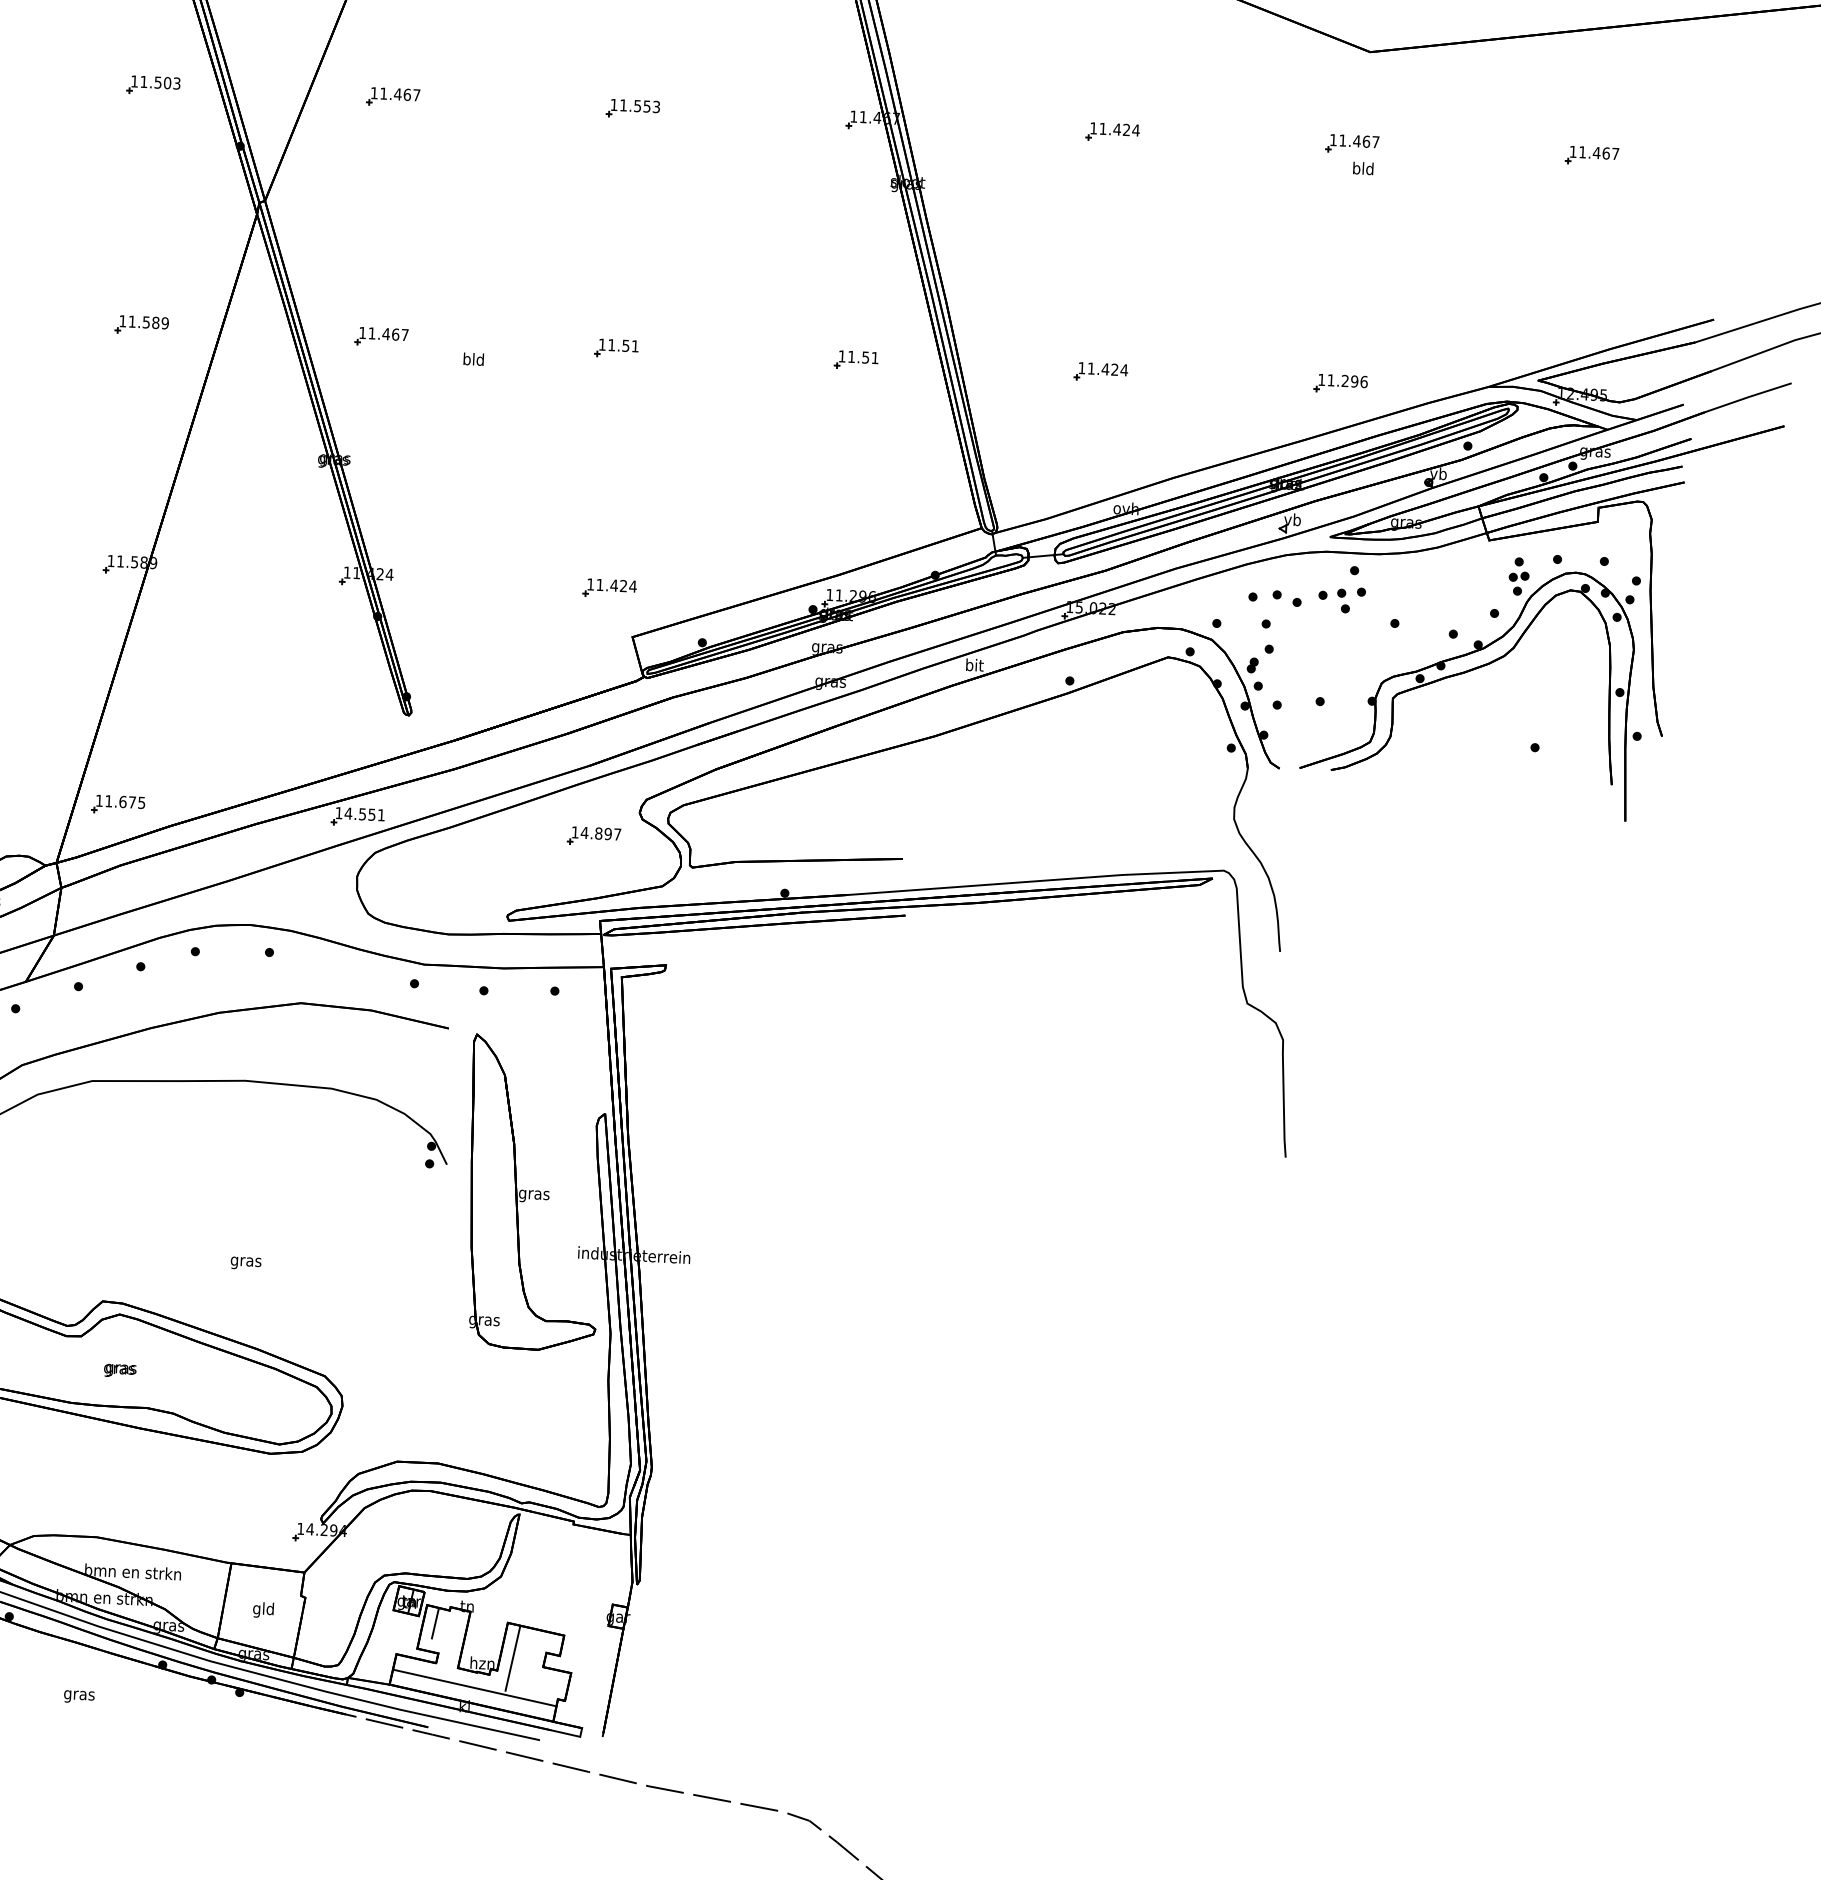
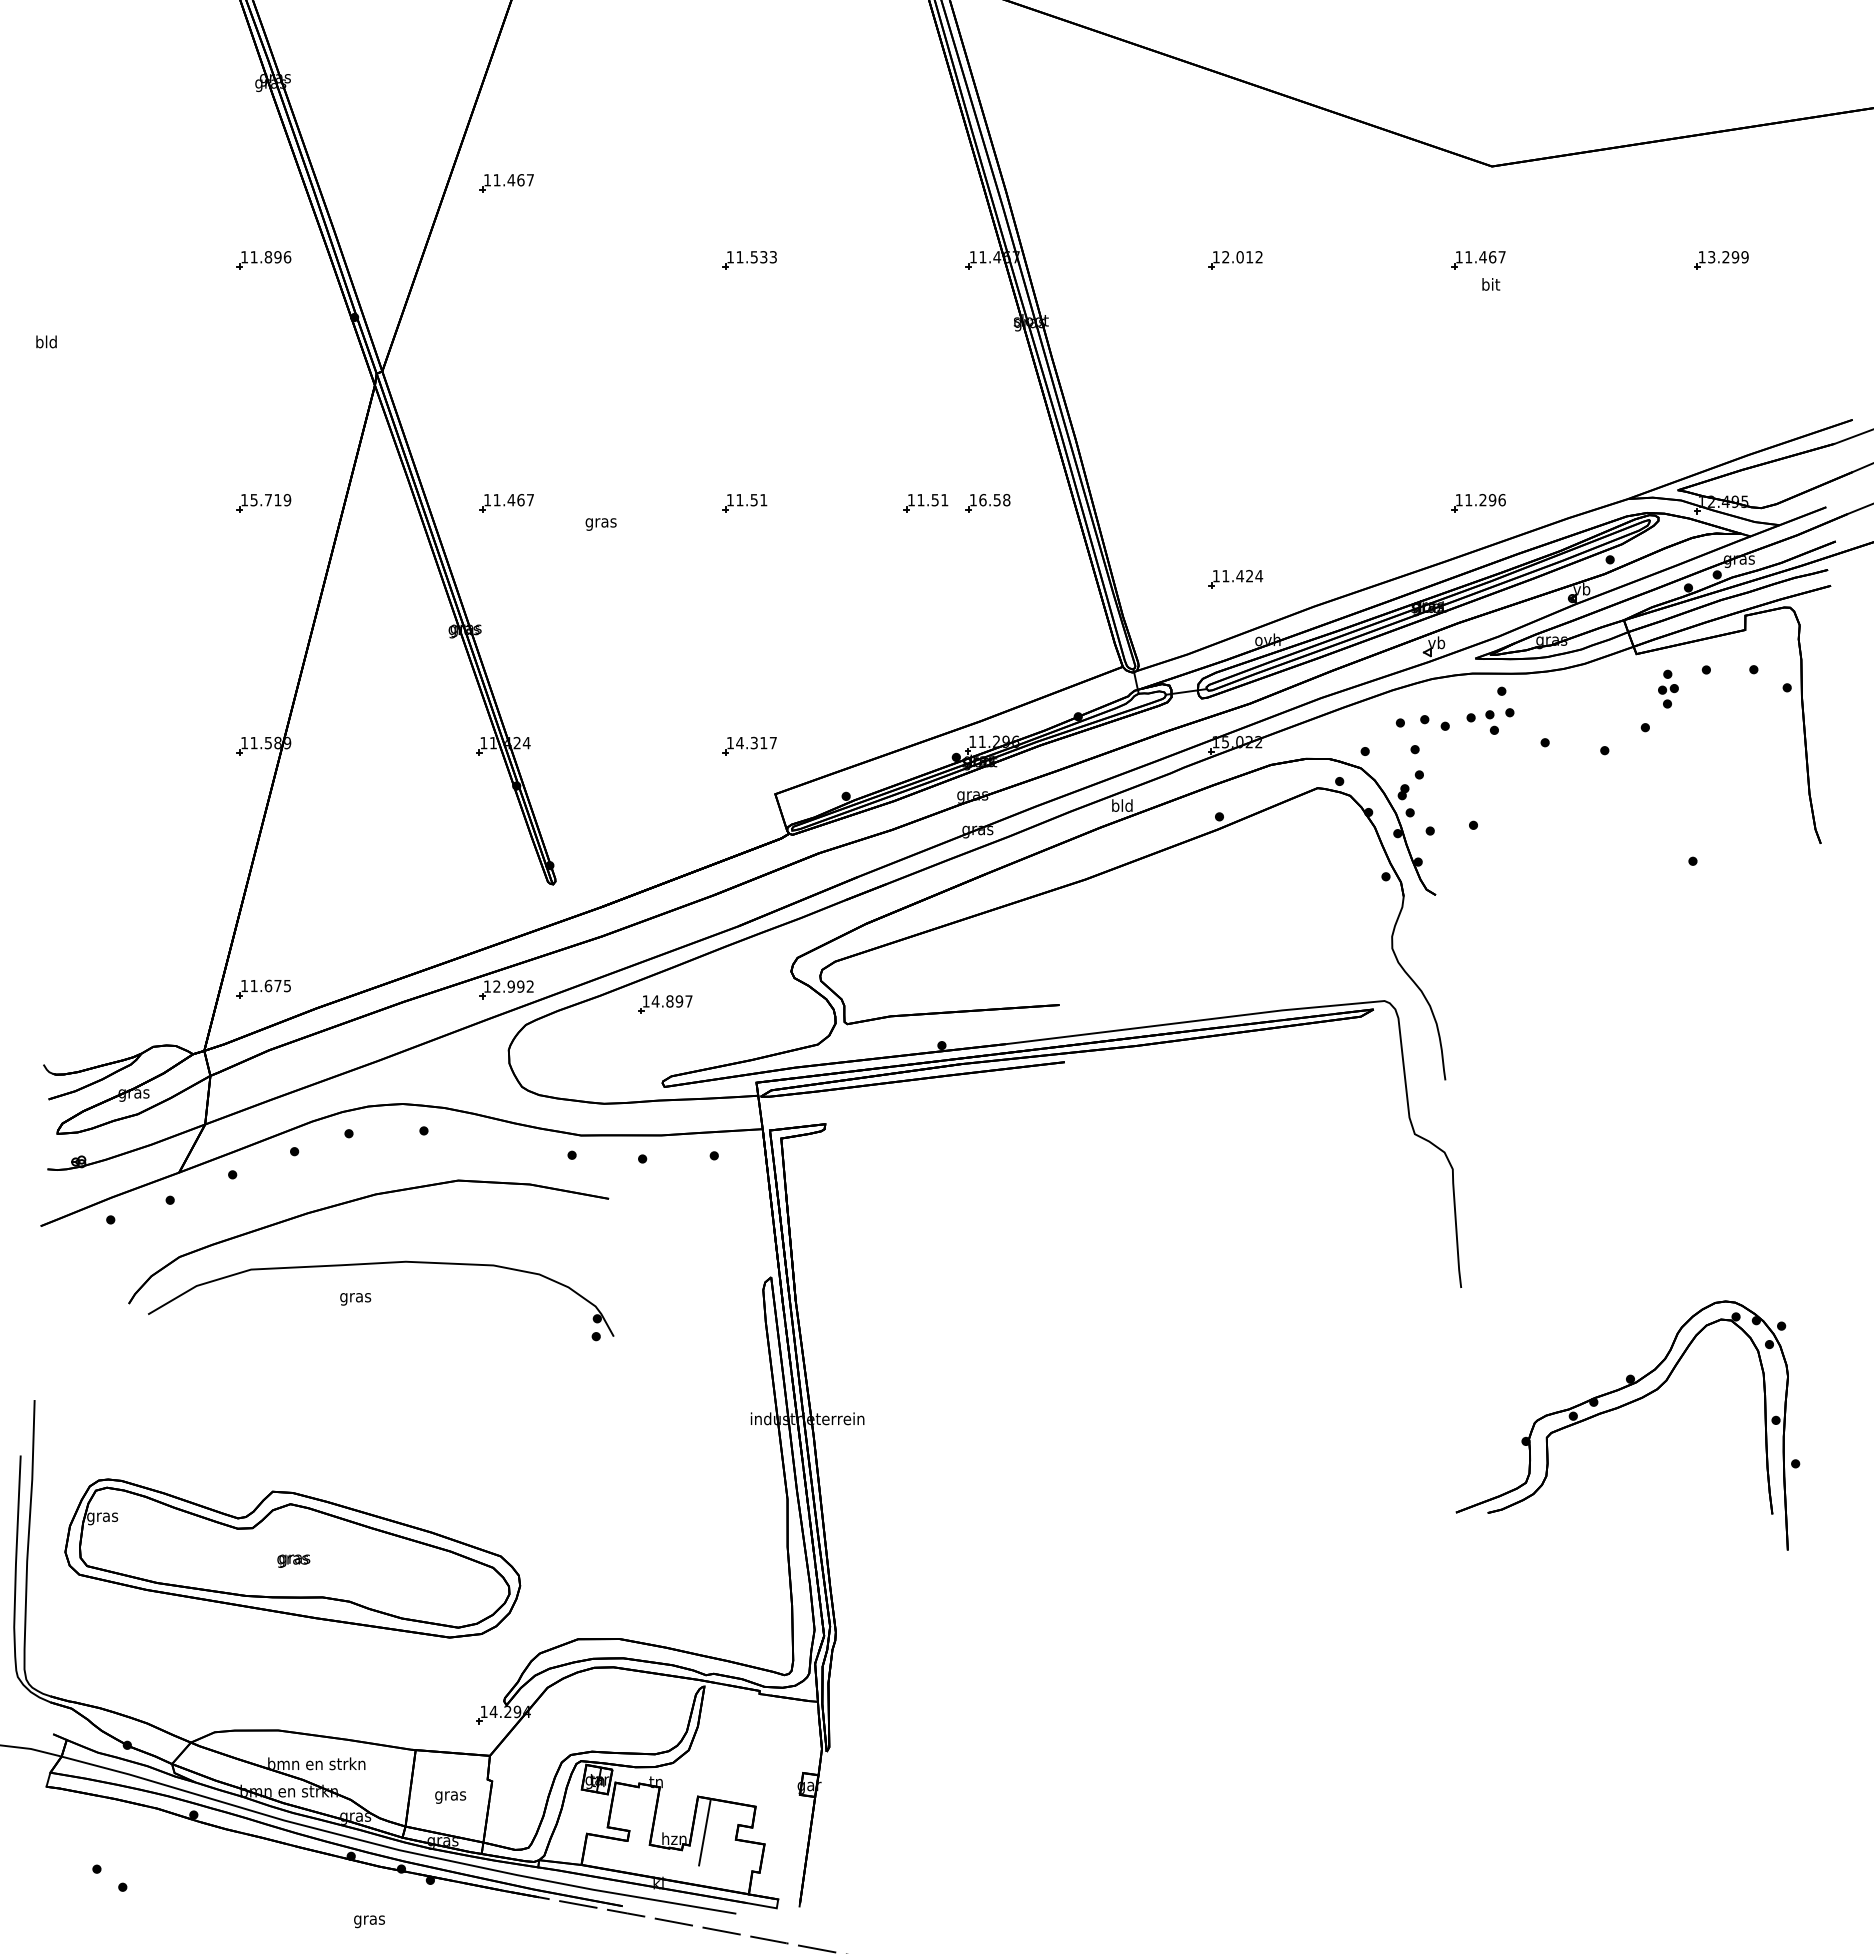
text: (167, 83) -> (277, 257), 11.503 -> 11.896
part: (392, 97) -> (506, 183), moved
text: (646, 105) -> (763, 256), 11.553 -> 11.533
text: (1119, 129) -> (1242, 257), 11.424 -> 12.012
text: (1599, 153) -> (1728, 257), 11.467 -> 13.299
text: (1363, 168) -> (1490, 284), bld -> bit
text: (143, 322) -> (265, 500), 11.589 -> 15.719
text: (863, 356) -> (994, 499), 11.51 -> 16.58
part: (794, 357) -> (925, 503), added
text: (473, 360) -> (600, 522), bld -> gras
part: (1100, 372) -> (1235, 579), moved
text: (616, 585) -> (756, 742), 11.424 -> 14.317
text: (974, 665) -> (1122, 805), bit -> bld
part: (1465, 673) -> (1619, 1408), moved
text: (364, 814) -> (513, 986), 14.551 -> 12.992
part: (594, 836) -> (665, 1004), moved
part: (534, 1193) -> (703, 1361), removed
text: (245, 1263) -> (355, 1299), moved
text: (263, 1609) -> (450, 1795), gld -> gras
line: (435, 1624) -> (624, 1801), removed
line: (474, 1687) -> (667, 1863), removed
text: (79, 1696) -> (369, 1921), moved

